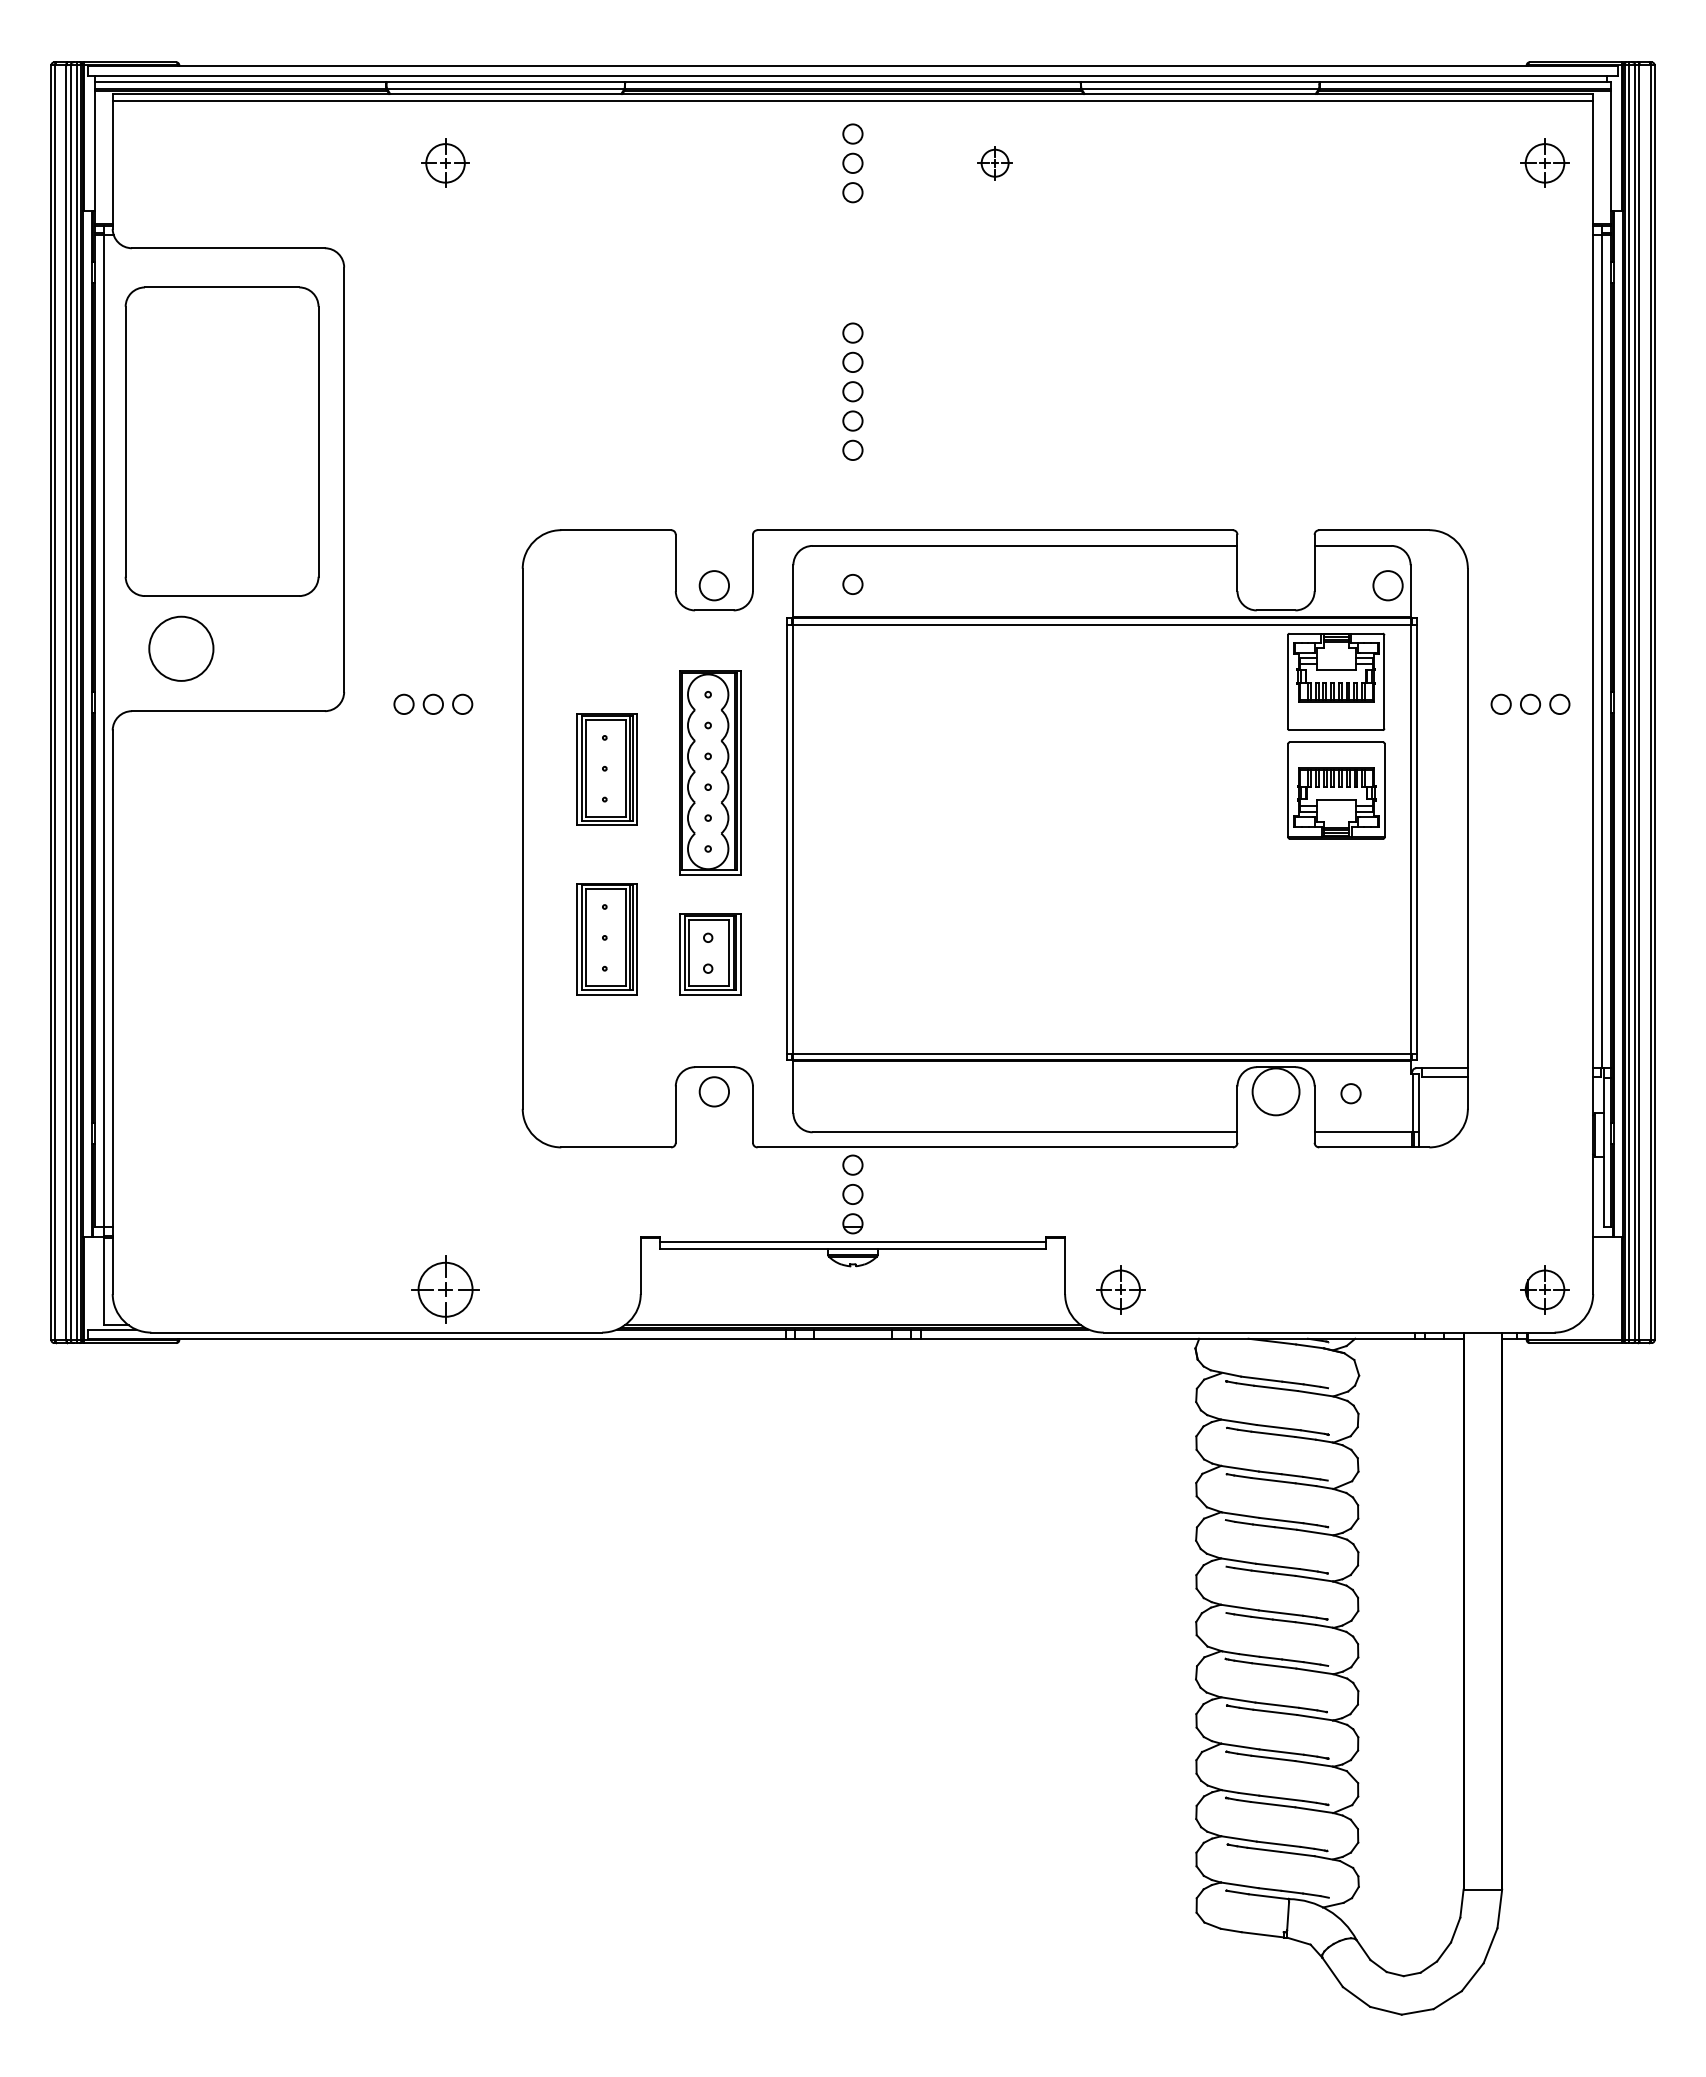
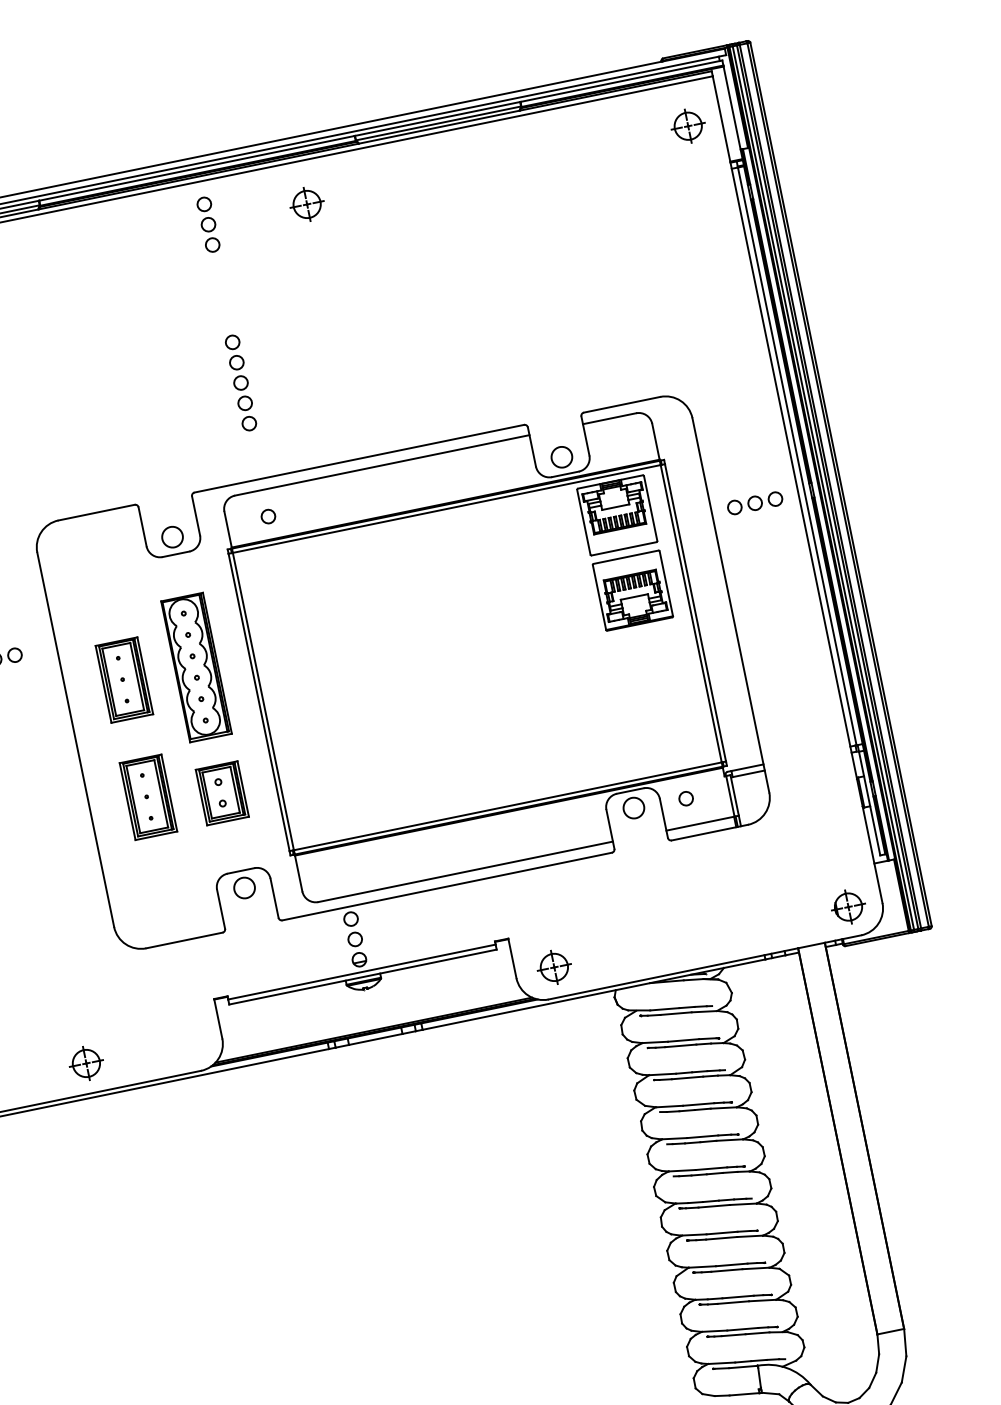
part: (994, 162) -> (306, 203), size x1.43
circle: (1387, 585) -> (561, 457), moved
circle: (1275, 1091) -> (633, 807), size x0.62
part: (445, 1289) -> (86, 1063), size x0.71

